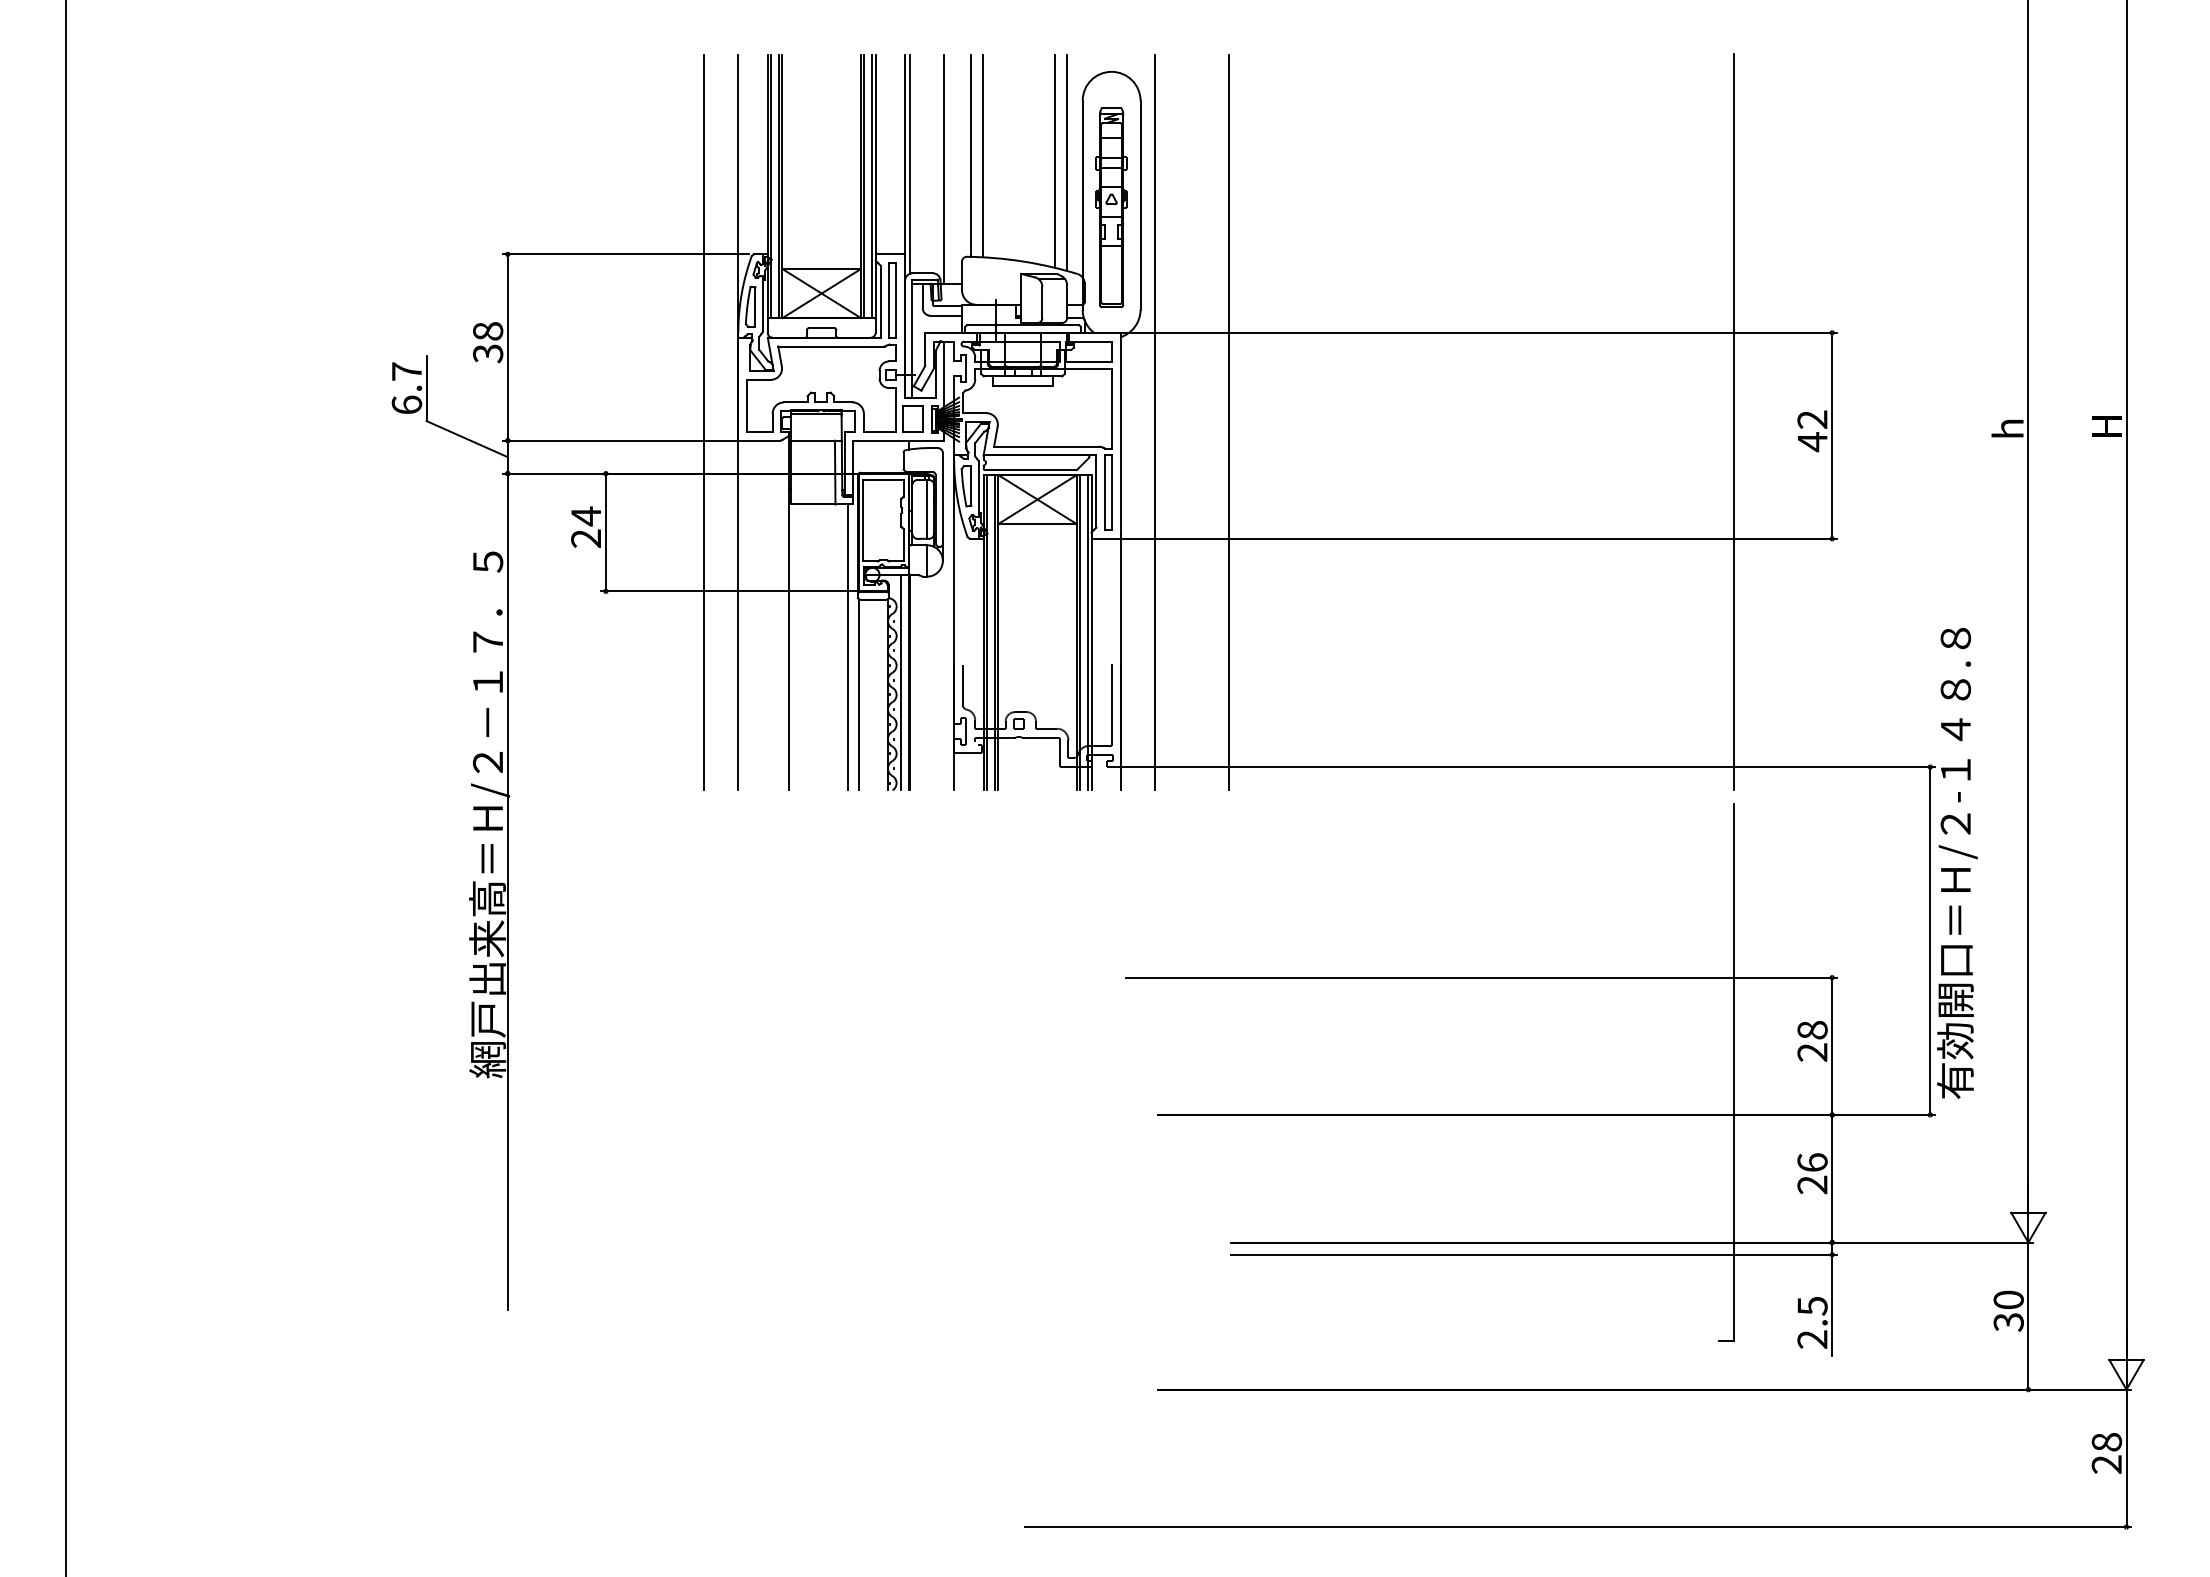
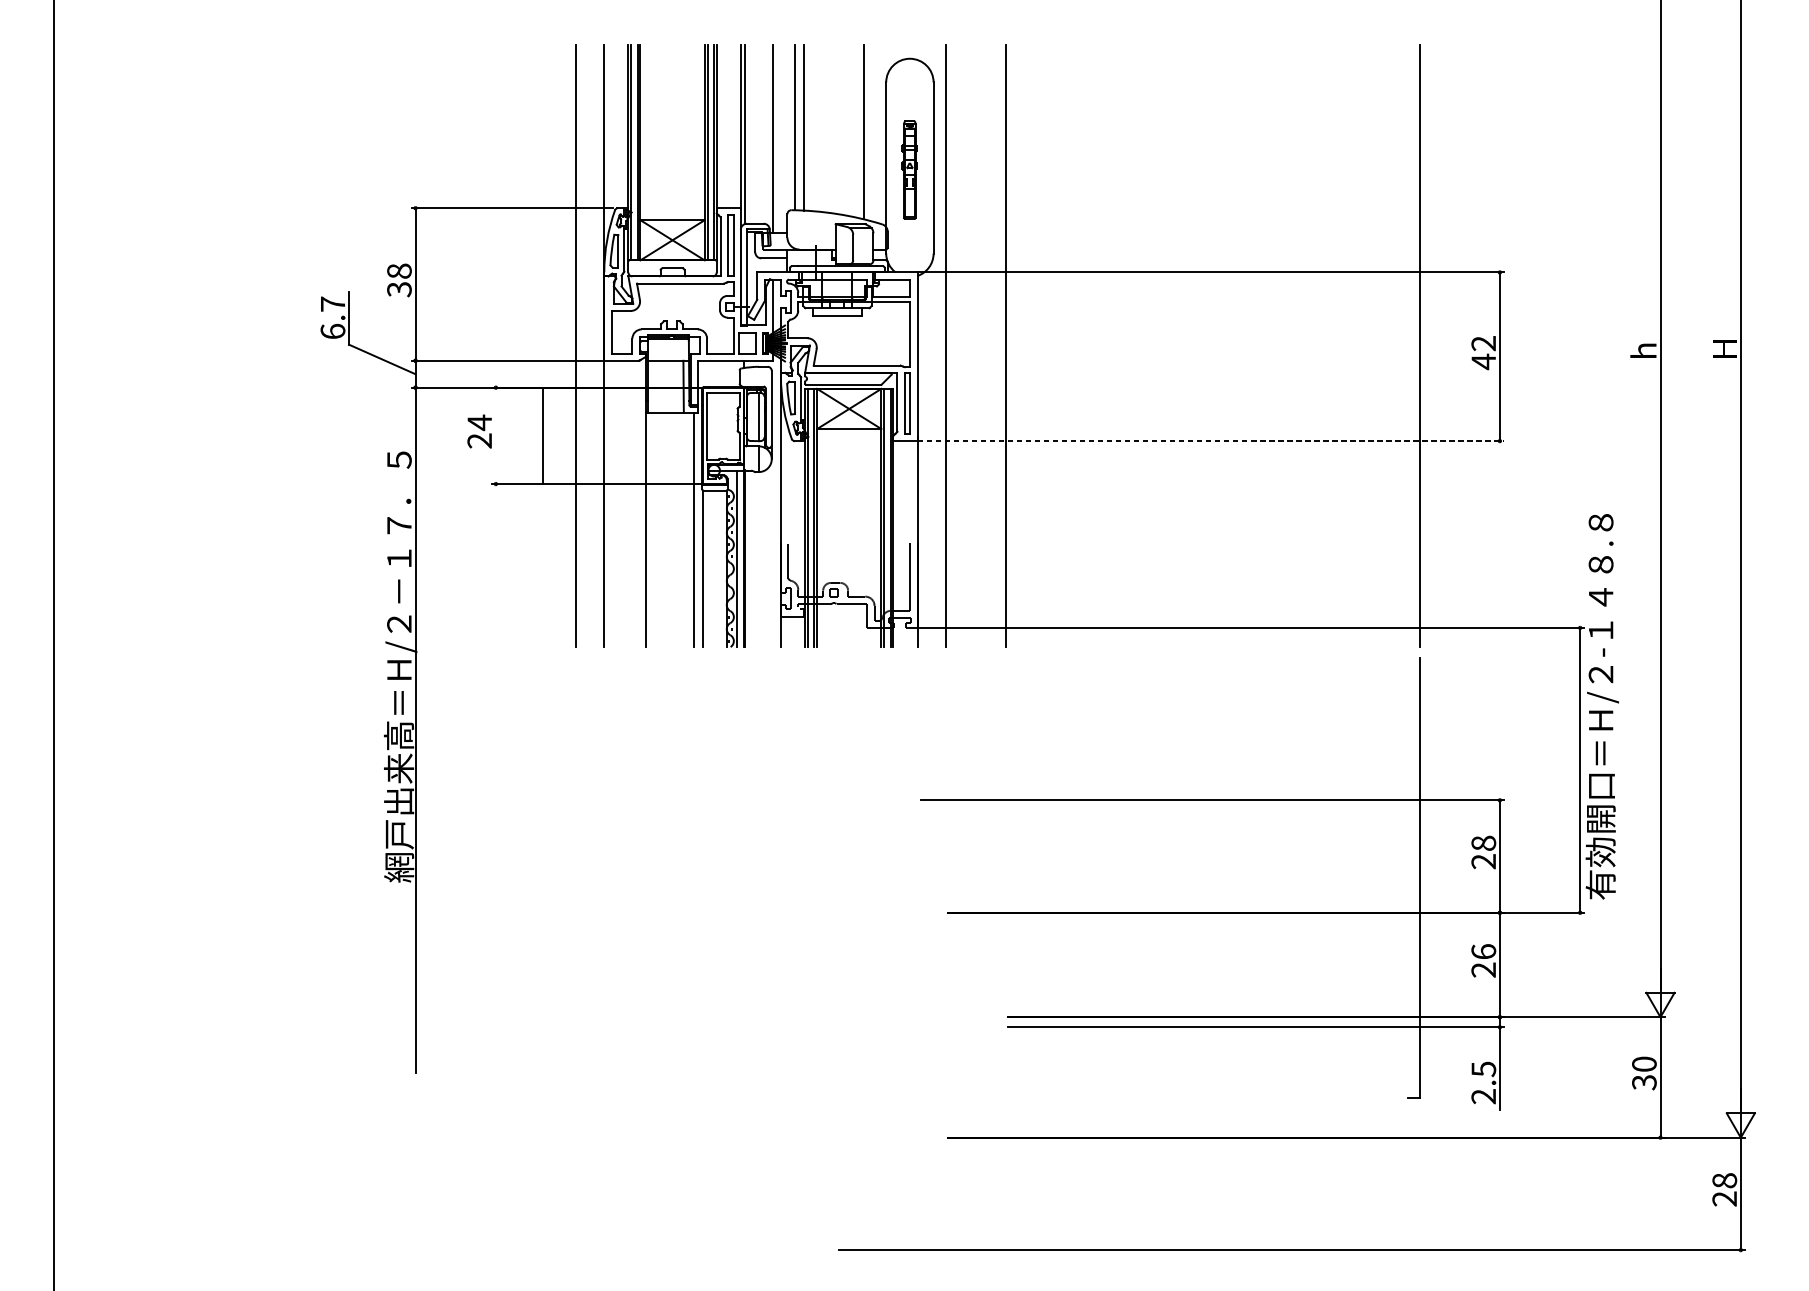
line: (1066, 163) -> (872, 133), removed
part: (1111, 207) -> (909, 169), size x0.6
line: (605, 532) -> (542, 435), moved
line: (1479, 538) -> (1211, 440), solid -> dashed

